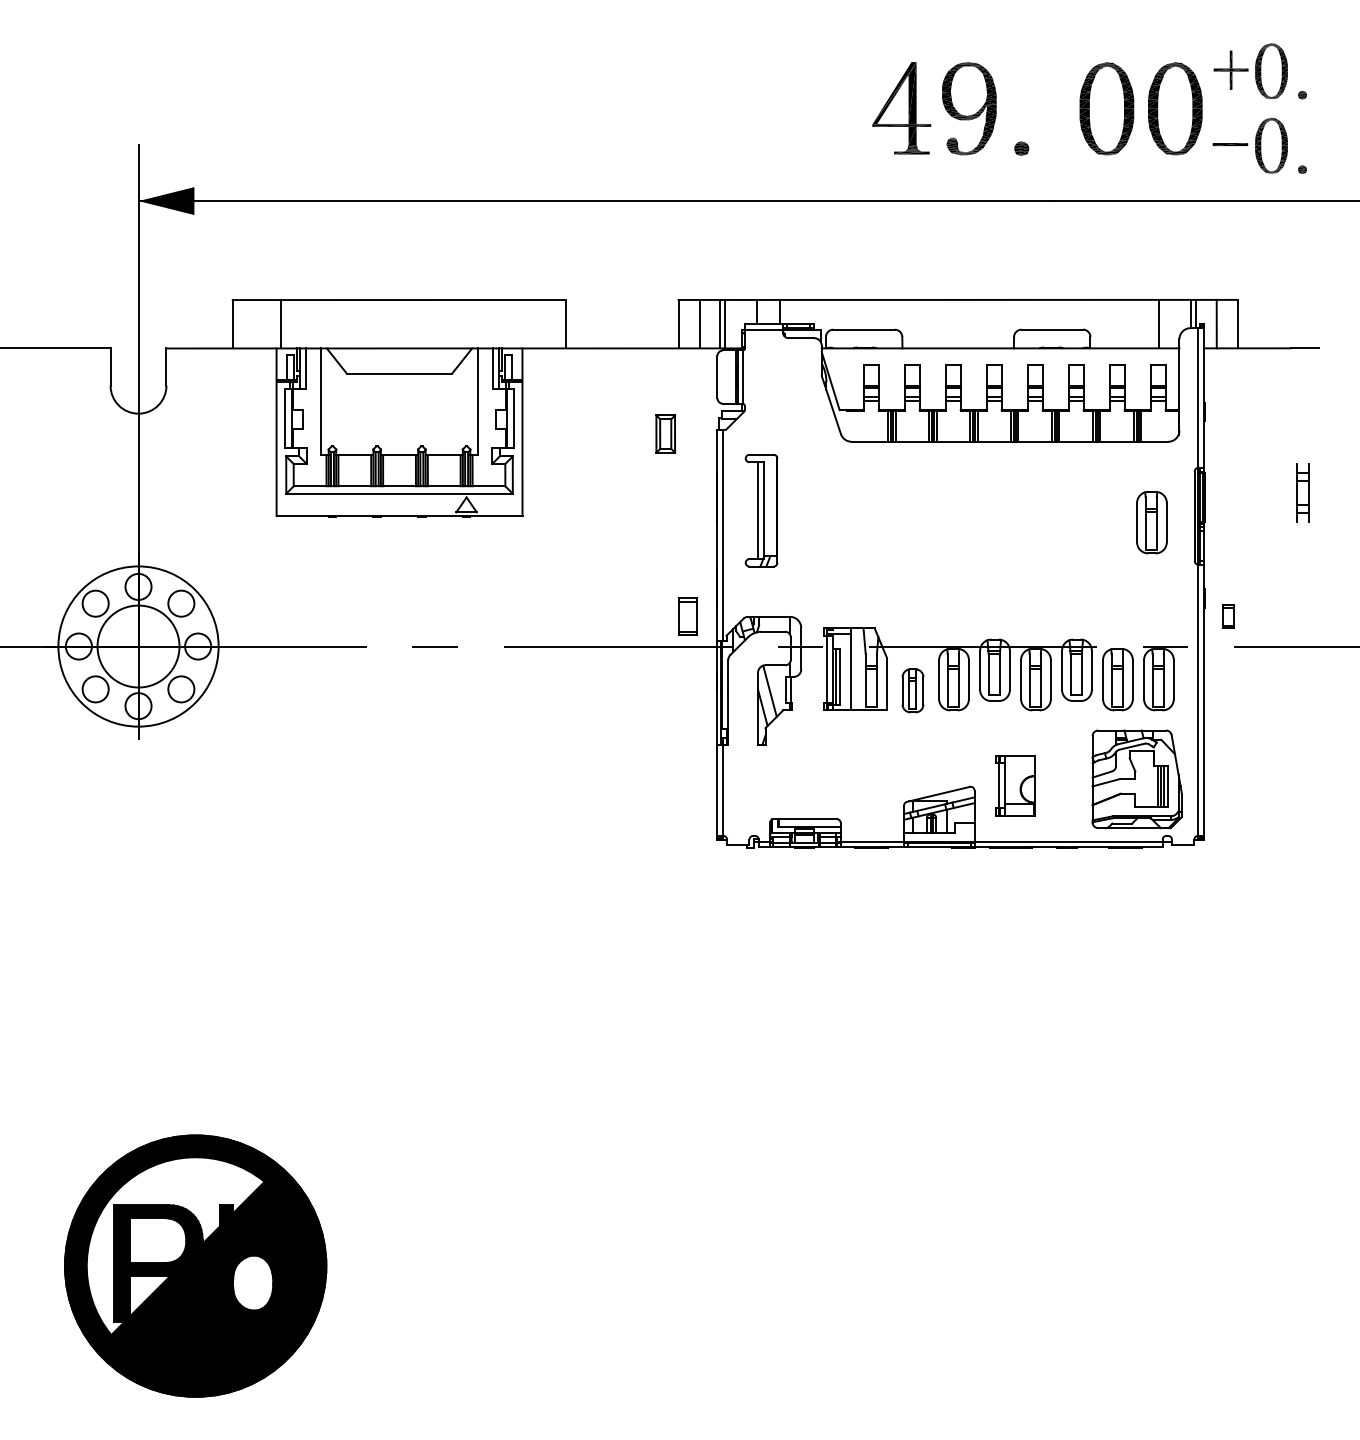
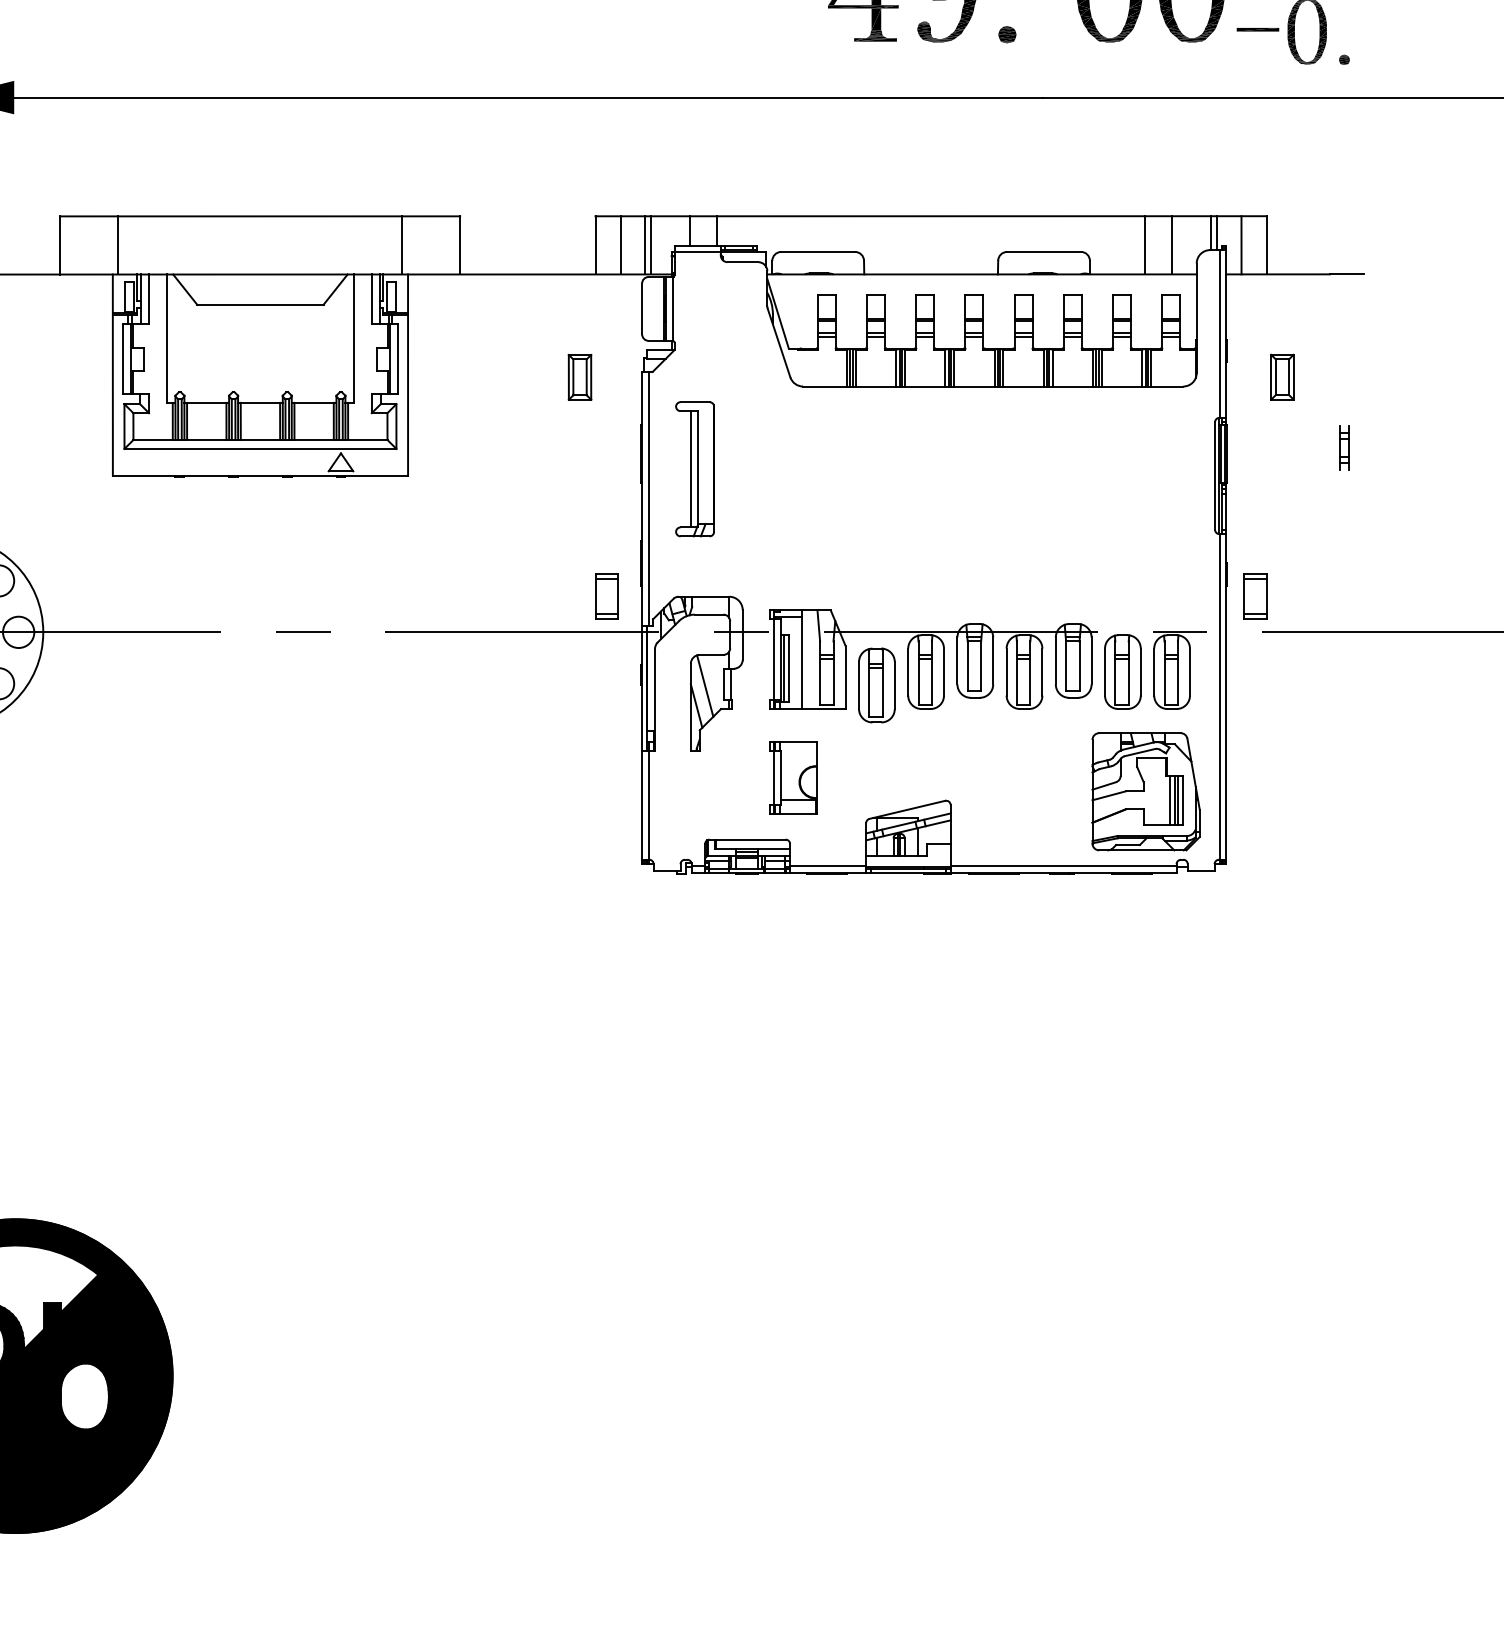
line: (1136, 323) -> (1145, 244), added
line: (517, 324) -> (402, 245), added
part: (1250, 433) -> (1282, 376), added
part: (1302, 492) -> (1344, 447), size x0.62
part: (1151, 522) -> (1163, 483), removed
part: (1228, 616) -> (1255, 596), size x1.67
part: (912, 690) -> (876, 685), size x1.43
part: (1015, 785) -> (793, 777), moved

